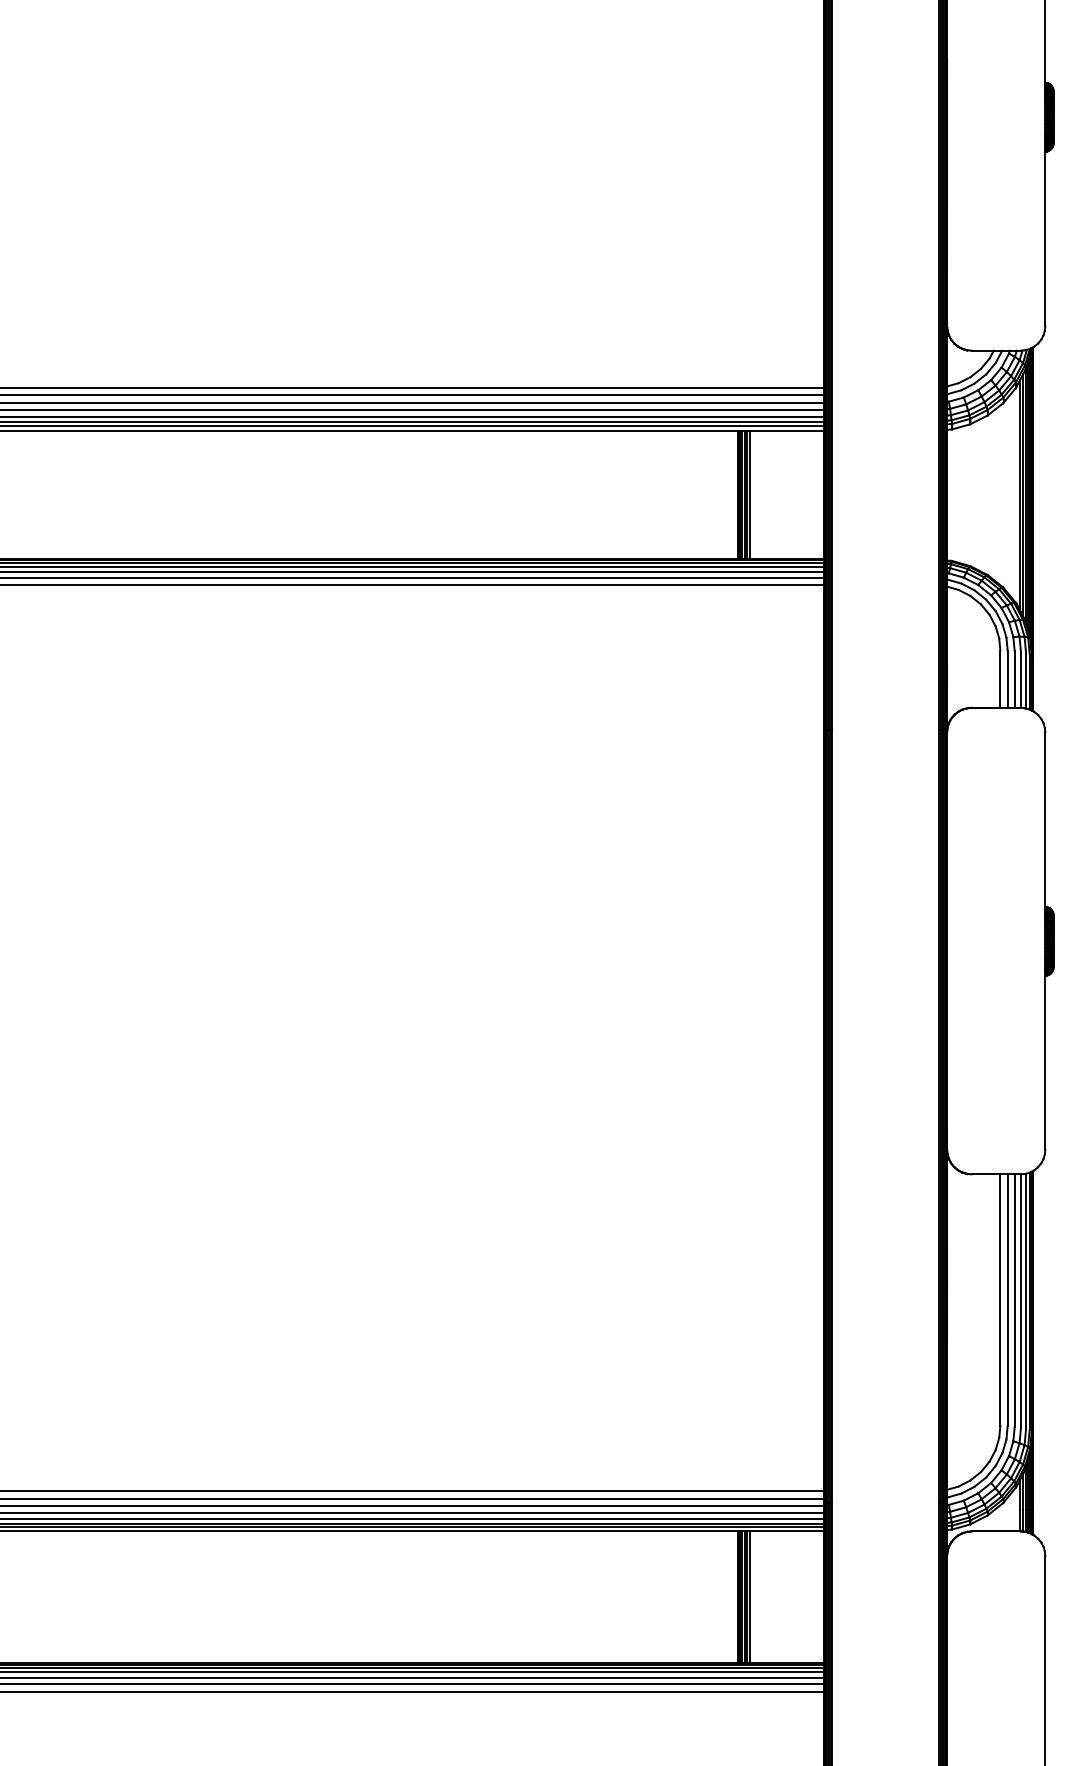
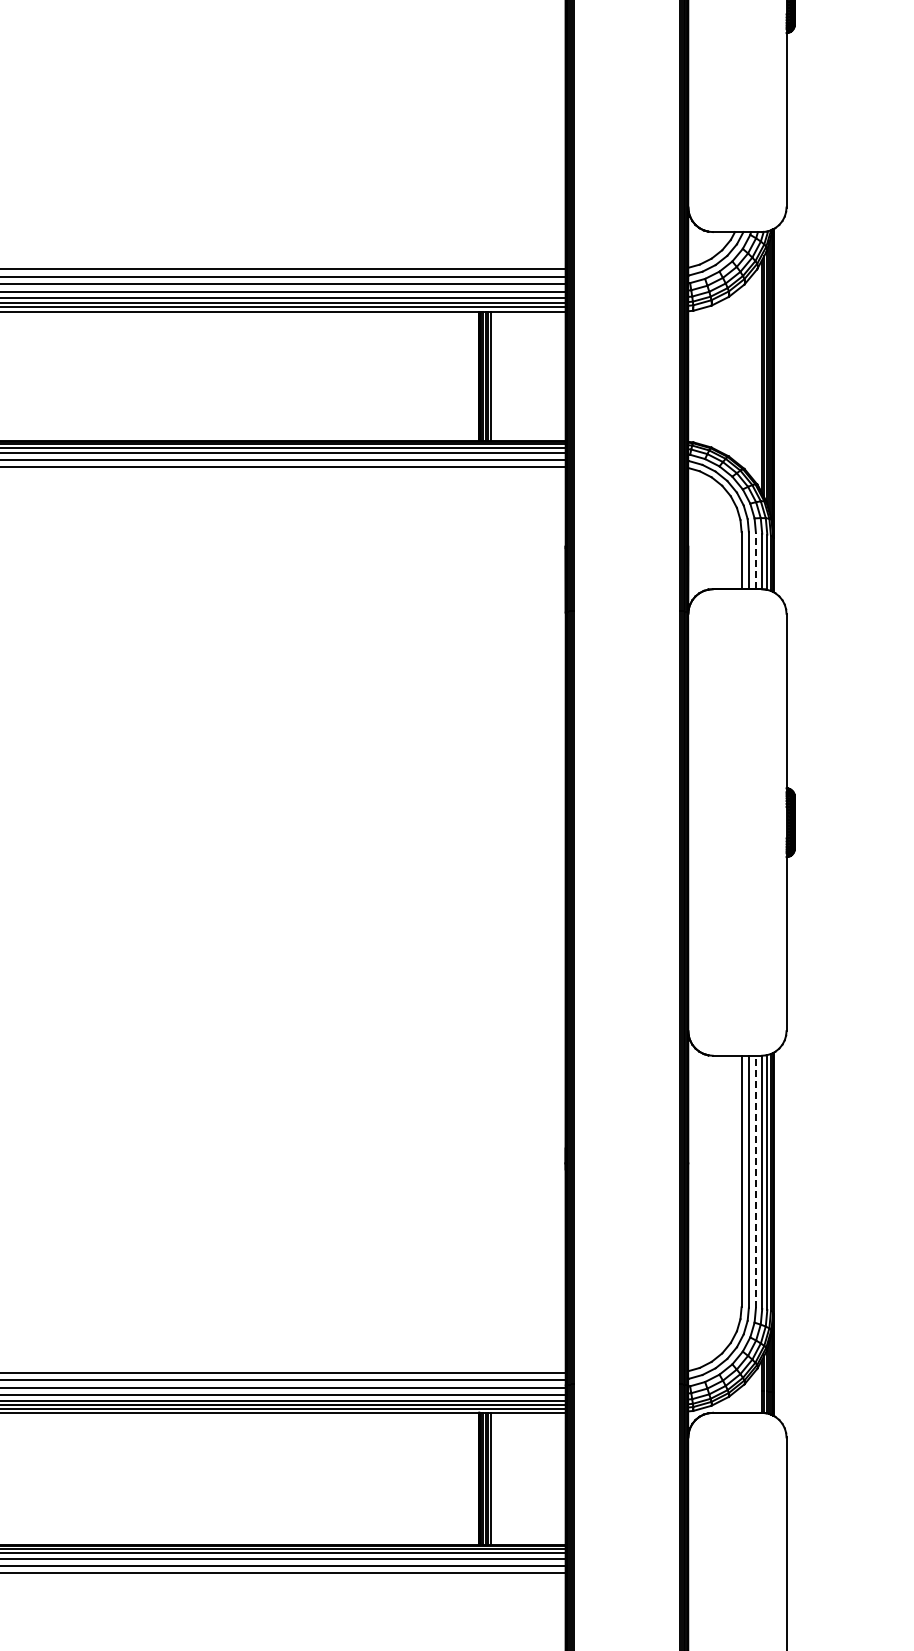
line: (1014, 679) -> (755, 560), solid -> dashed
line: (1014, 1300) -> (755, 1181), solid -> dashed

